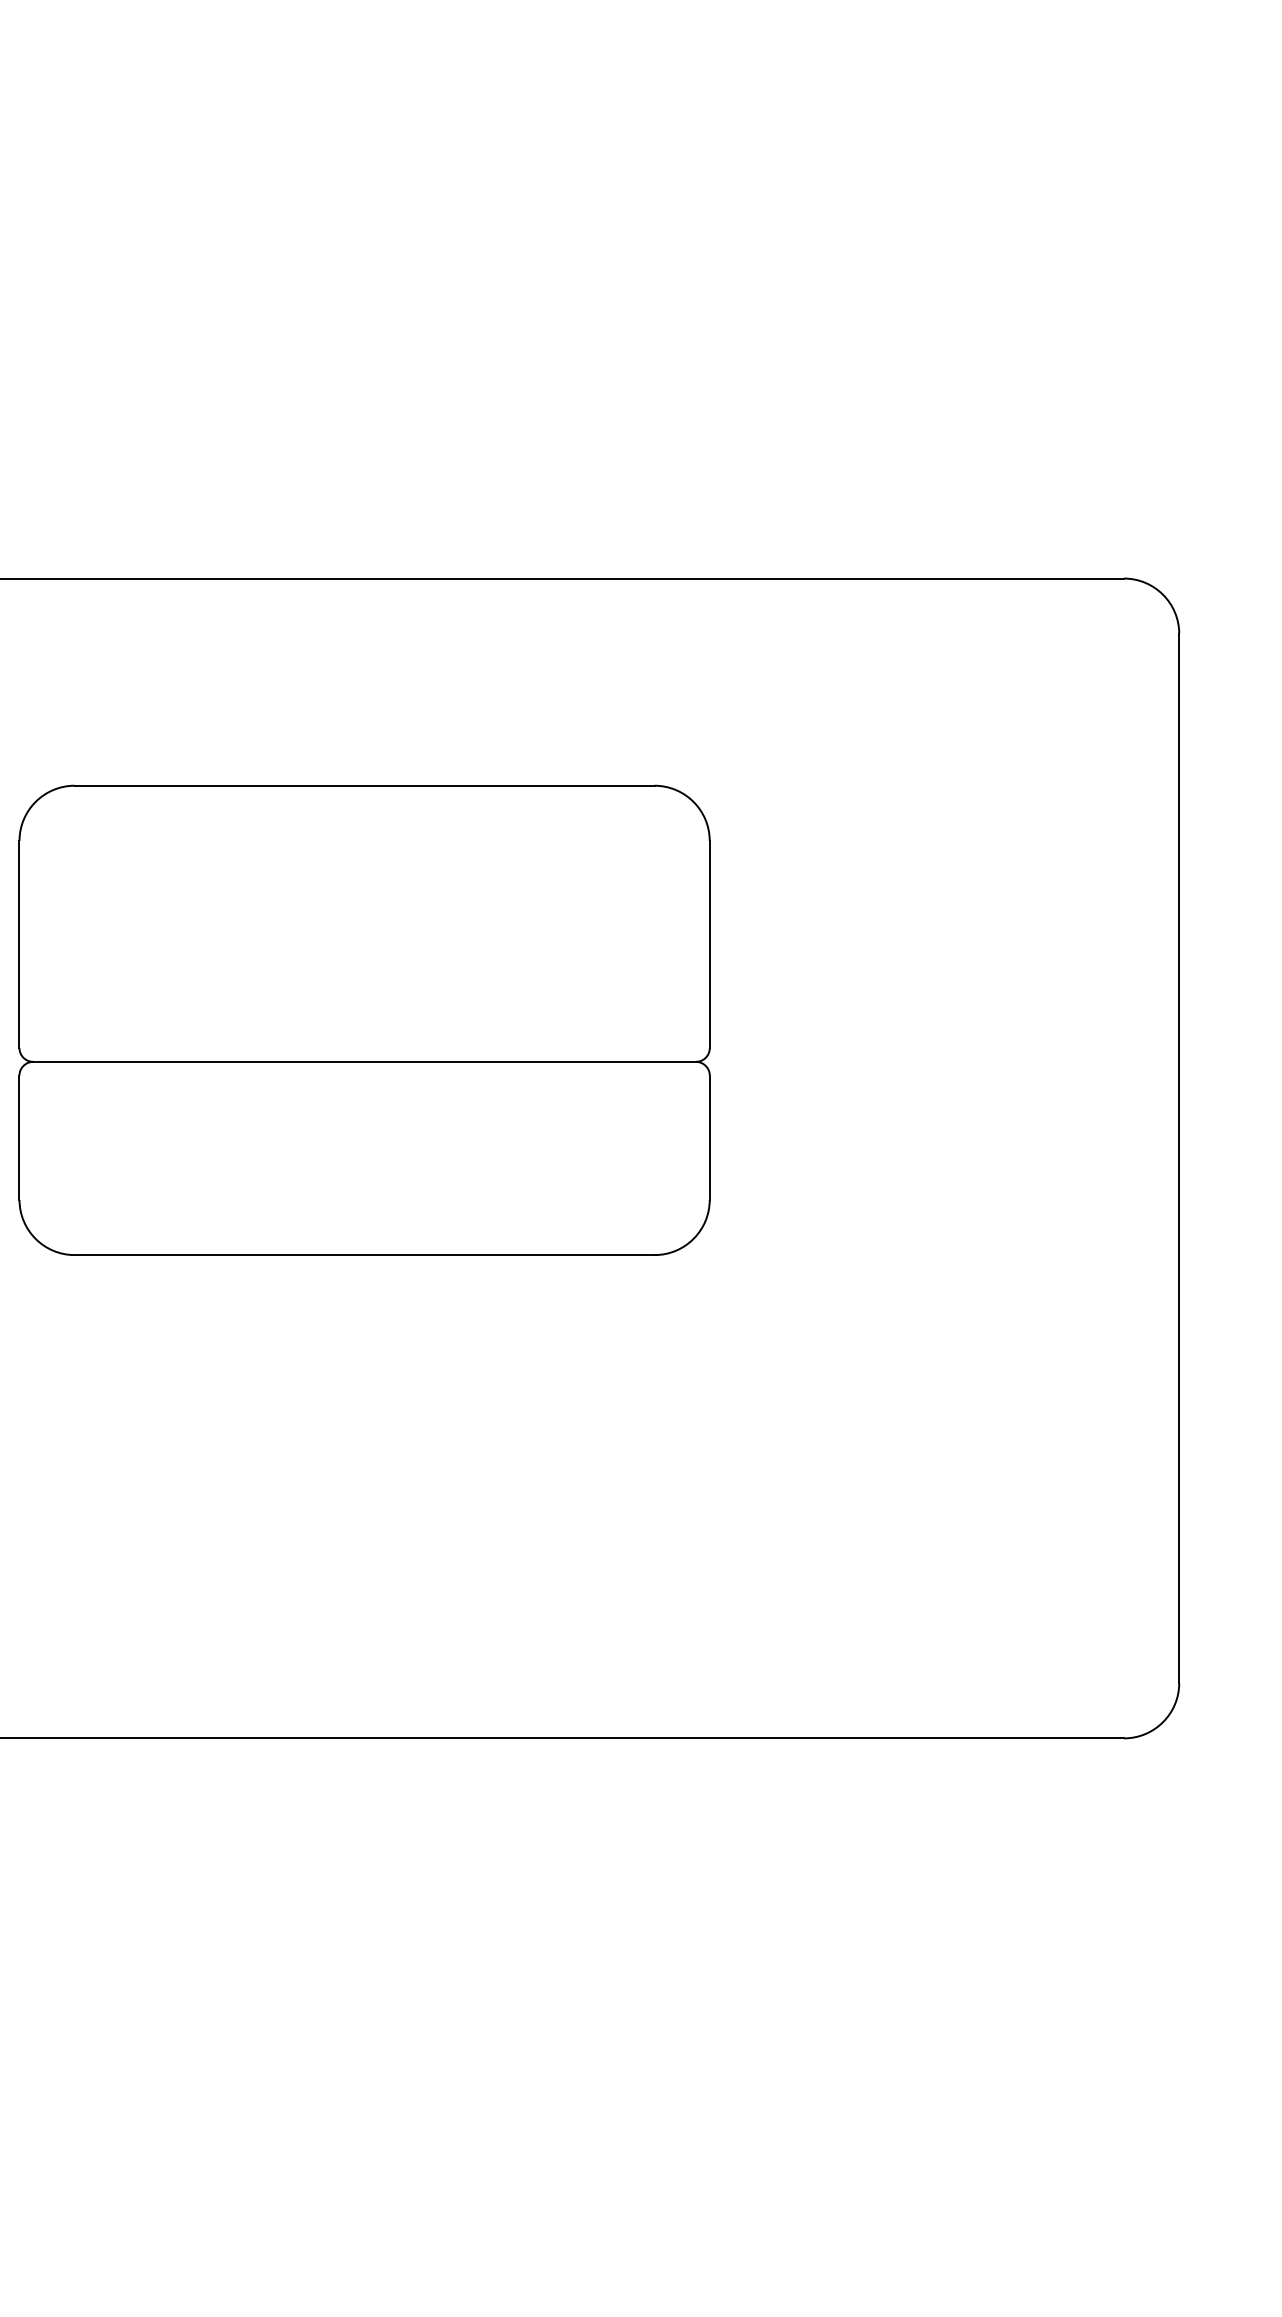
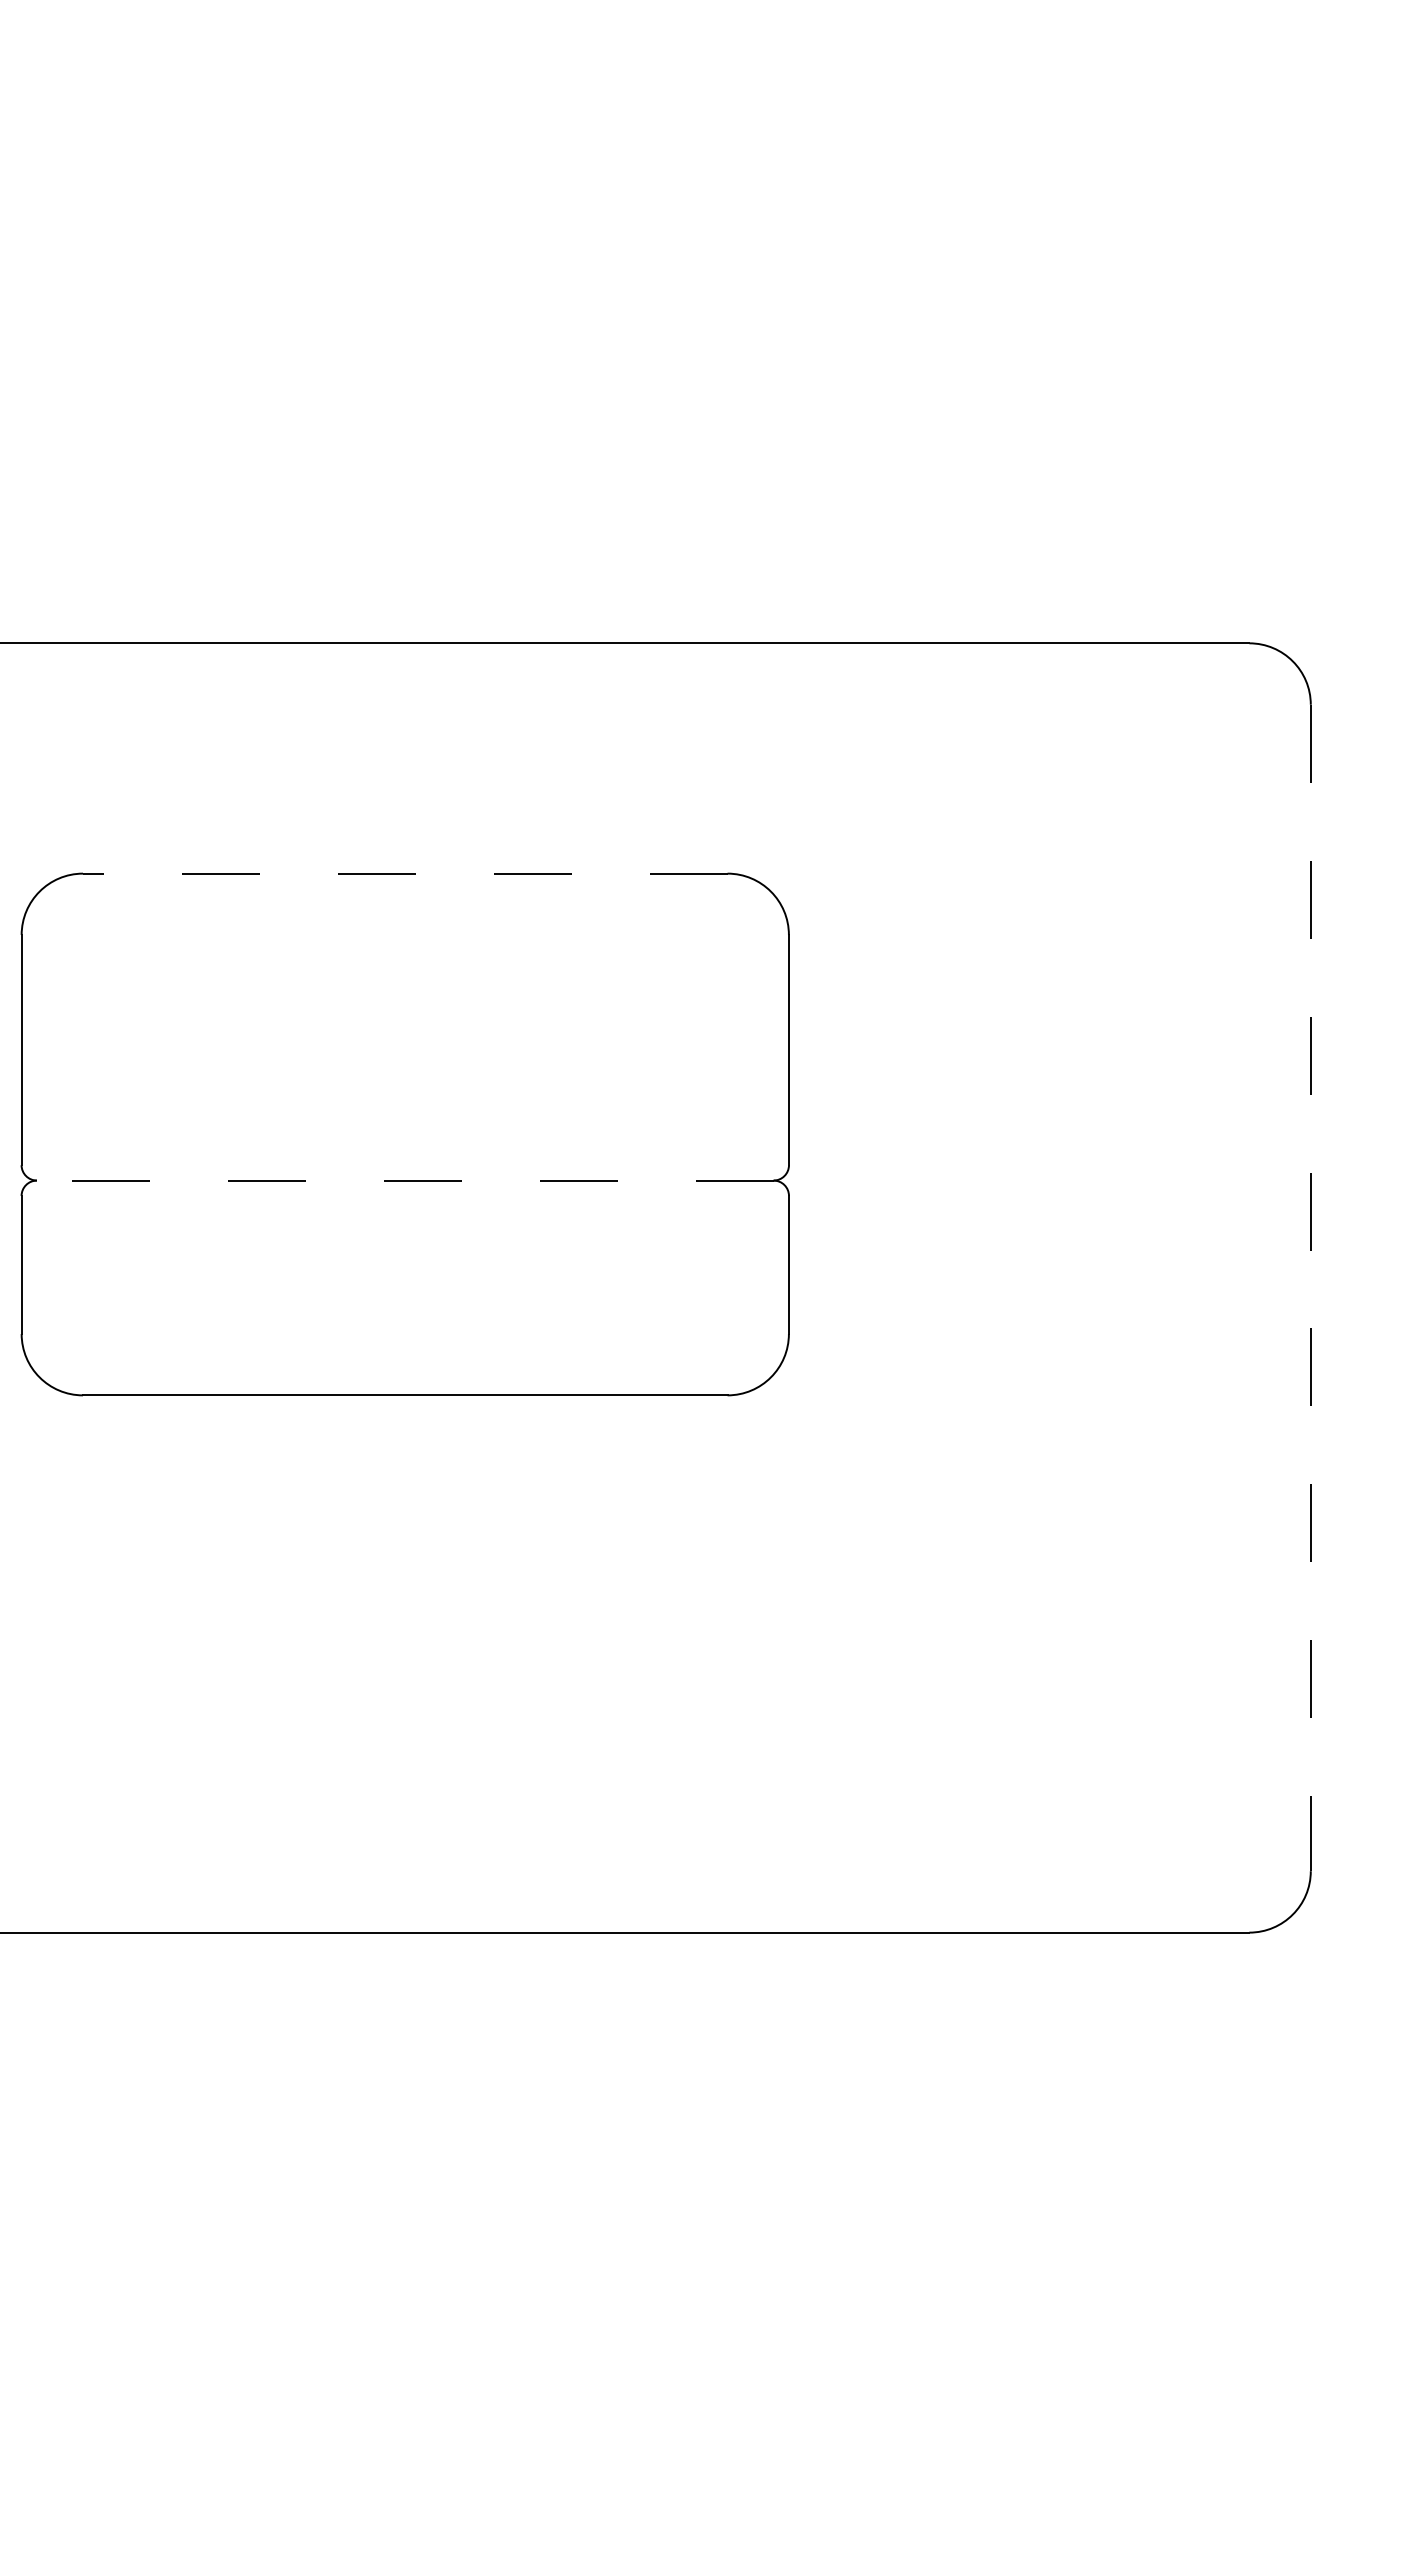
line: (363, 785) -> (404, 873), solid -> dashed
line: (363, 1061) -> (404, 1180), solid -> dashed
line: (1178, 1158) -> (1310, 1288), solid -> dashed

